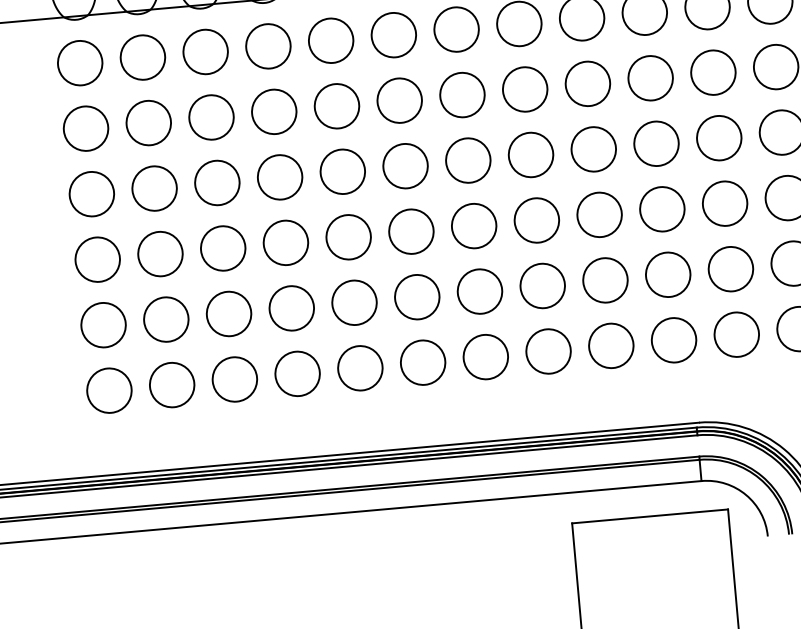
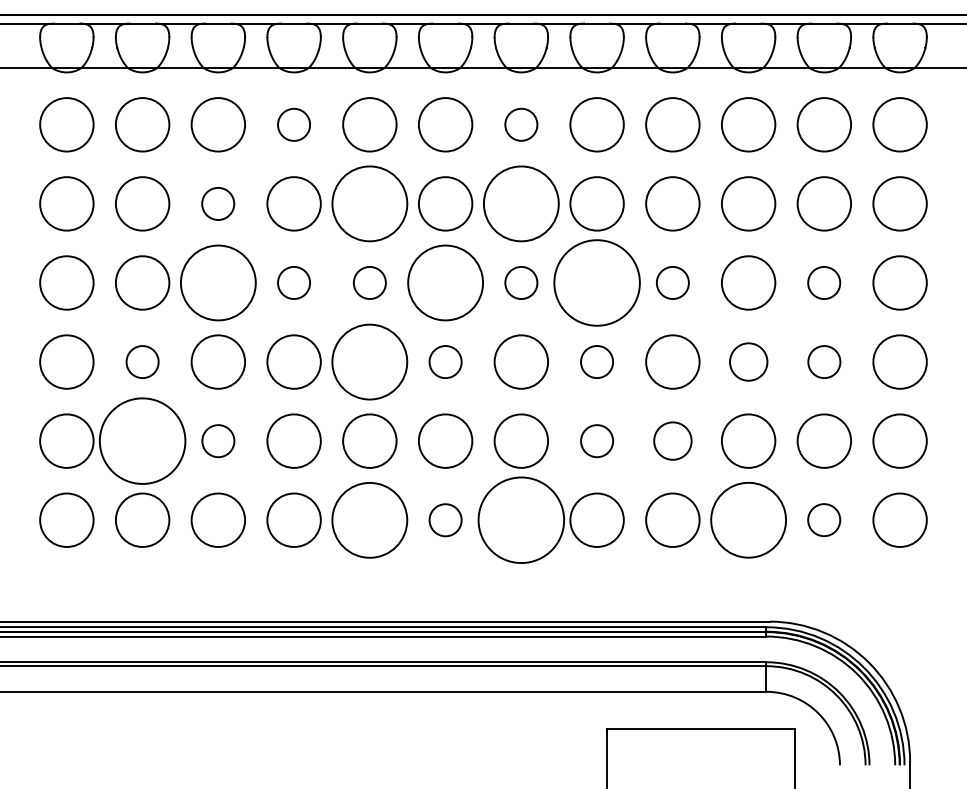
circle: (456, 29) -> (521, 124), size x0.6
circle: (267, 46) -> (293, 124), size x0.6
circle: (462, 94) -> (521, 203), size x1.4
circle: (336, 105) -> (369, 203), size x1.4
circle: (210, 117) -> (217, 203), size x0.6
circle: (718, 137) -> (823, 282), size x0.6
circle: (593, 149) -> (672, 282), size x0.6
circle: (530, 154) -> (596, 282), size x1.6
circle: (468, 160) -> (521, 282), size x0.6
circle: (405, 165) -> (445, 282), size x1.4
circle: (342, 171) -> (369, 282), size x0.6
circle: (279, 177) -> (293, 282), size x0.6
circle: (217, 182) -> (218, 282), size x1.4
circle: (725, 203) -> (824, 361), size x0.6
circle: (662, 208) -> (748, 361), size x0.7
circle: (536, 220) -> (596, 361), size x0.6
circle: (411, 231) -> (445, 361), size x0.6
circle: (348, 236) -> (369, 361), size x1.4
circle: (160, 253) -> (142, 361), size x0.6
circle: (605, 279) -> (672, 440), size x0.7
circle: (542, 285) -> (596, 440), size x0.6
circle: (229, 313) -> (218, 440), size x0.6
circle: (166, 319) -> (142, 440), size x1.6
circle: (736, 334) -> (823, 519), size x0.6
circle: (673, 339) -> (748, 519), size x1.4
circle: (485, 356) -> (521, 519), size x1.6
circle: (422, 362) -> (445, 519), size x0.6
circle: (360, 367) -> (369, 519), size x1.4

